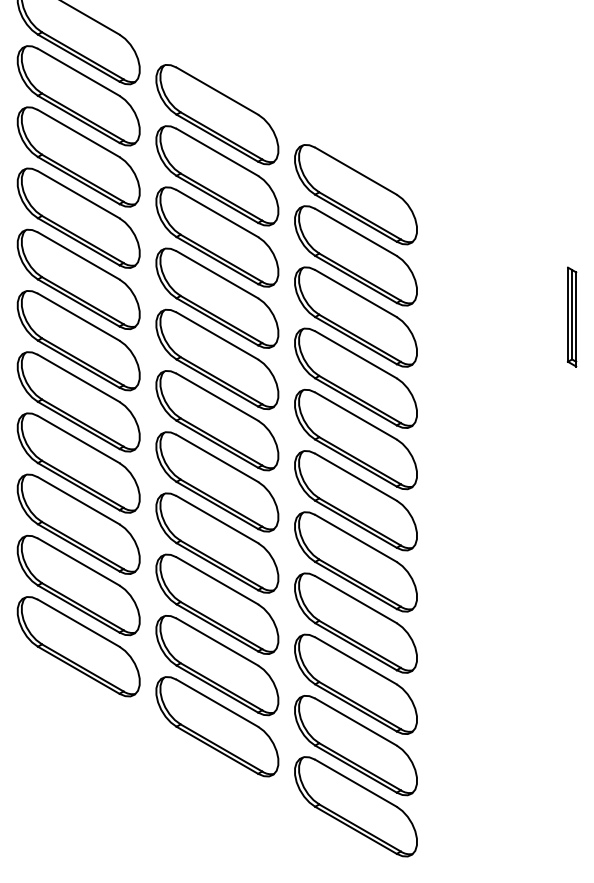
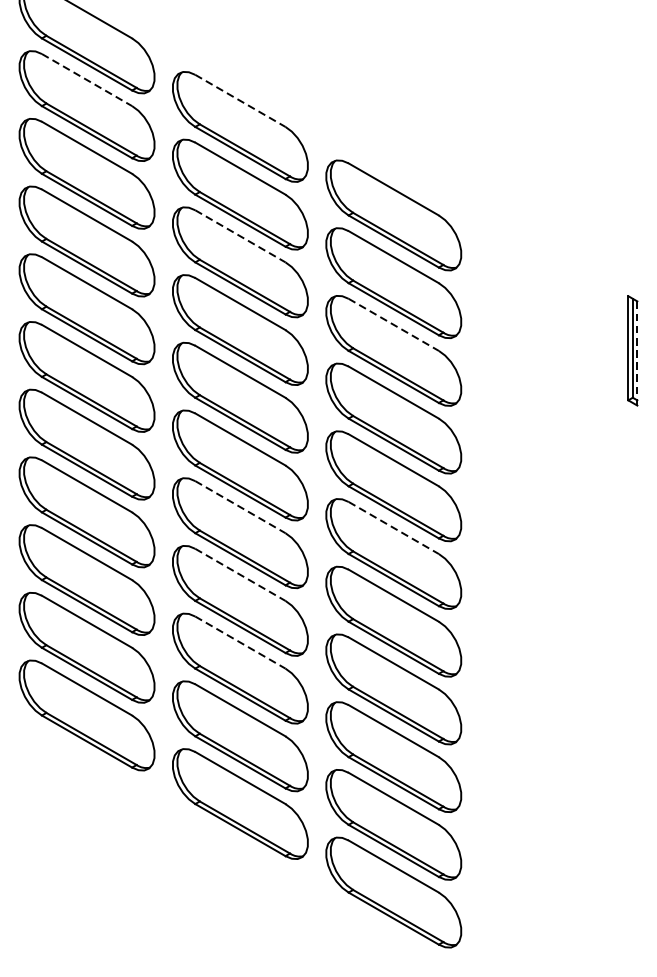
line: (79, 72) -> (87, 80), solid -> dashed
line: (217, 91) -> (240, 101), solid -> dashed
line: (217, 213) -> (240, 236), solid -> dashed
line: (356, 293) -> (394, 324), solid -> dashed
line: (576, 319) -> (637, 353), solid -> dashed
line: (217, 458) -> (240, 507), solid -> dashed
line: (356, 477) -> (394, 528), solid -> dashed
line: (217, 519) -> (240, 574), solid -> dashed
line: (217, 581) -> (240, 643), solid -> dashed

